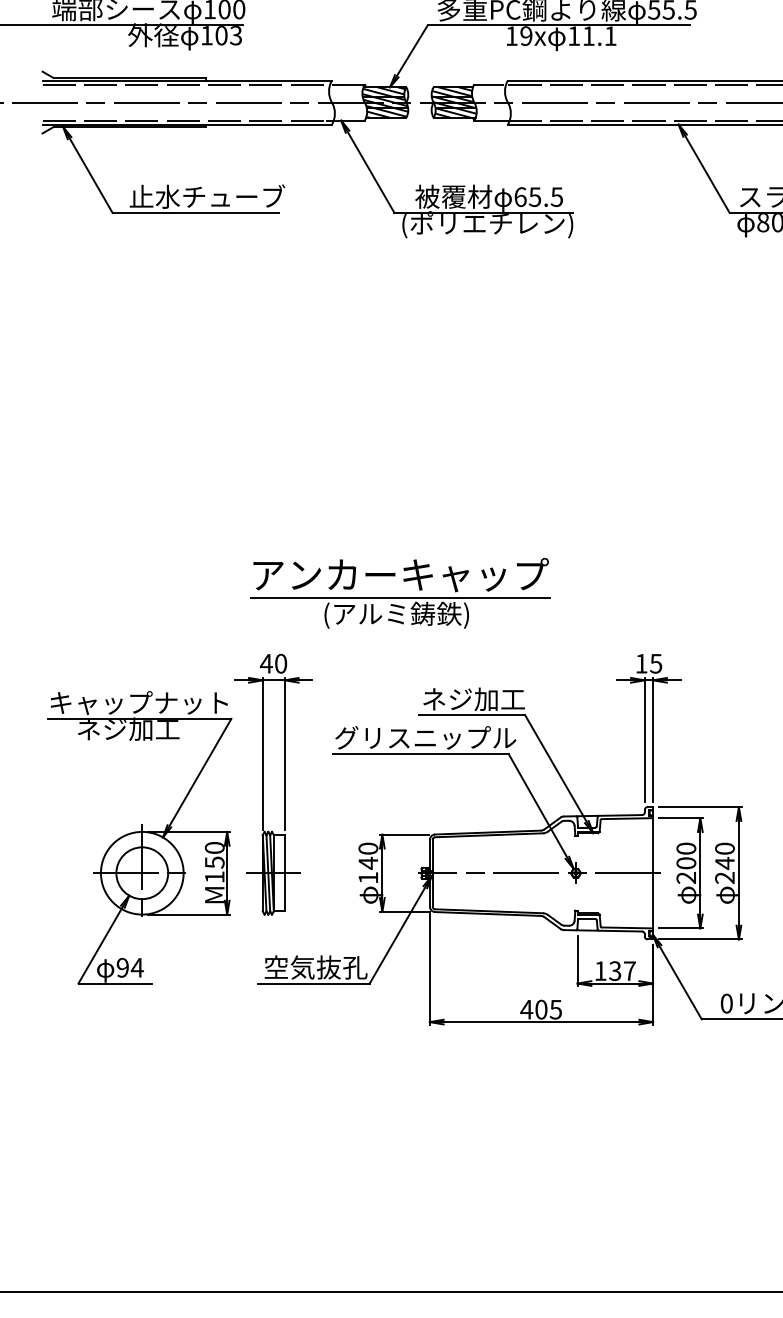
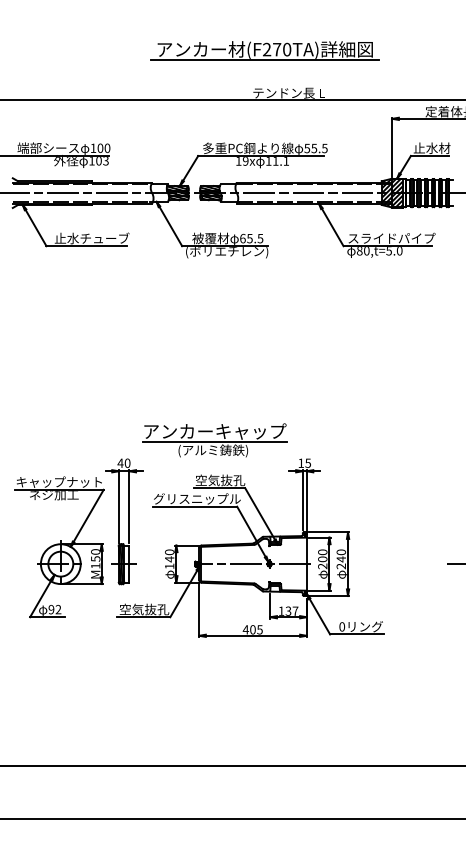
part: (399, 593) -> (214, 440), moved
text: (473, 699) -> (220, 480), ネジ加工 -> 空気抜孔
text: (137, 967) -> (58, 609), 94 -> 92

